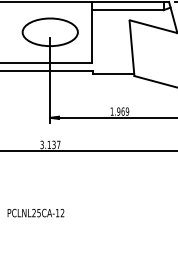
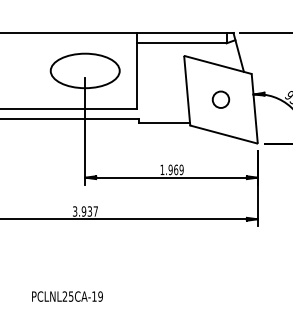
circle: (158, 55) -> (220, 99), added
text: (48, 144) -> (83, 211), 3.137 -> 3.937
text: (62, 213) -> (100, 296), PCLNL25CA-12 -> PCLNL25CA-19

